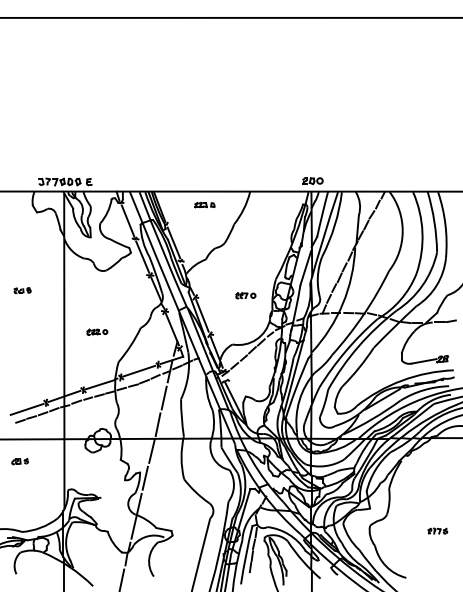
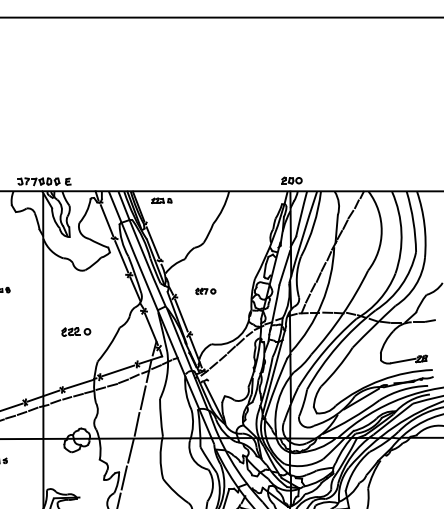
part: (204, 205) -> (161, 201), moved
part: (245, 295) -> (205, 291), moved
part: (97, 331) -> (76, 331), size x1.4

